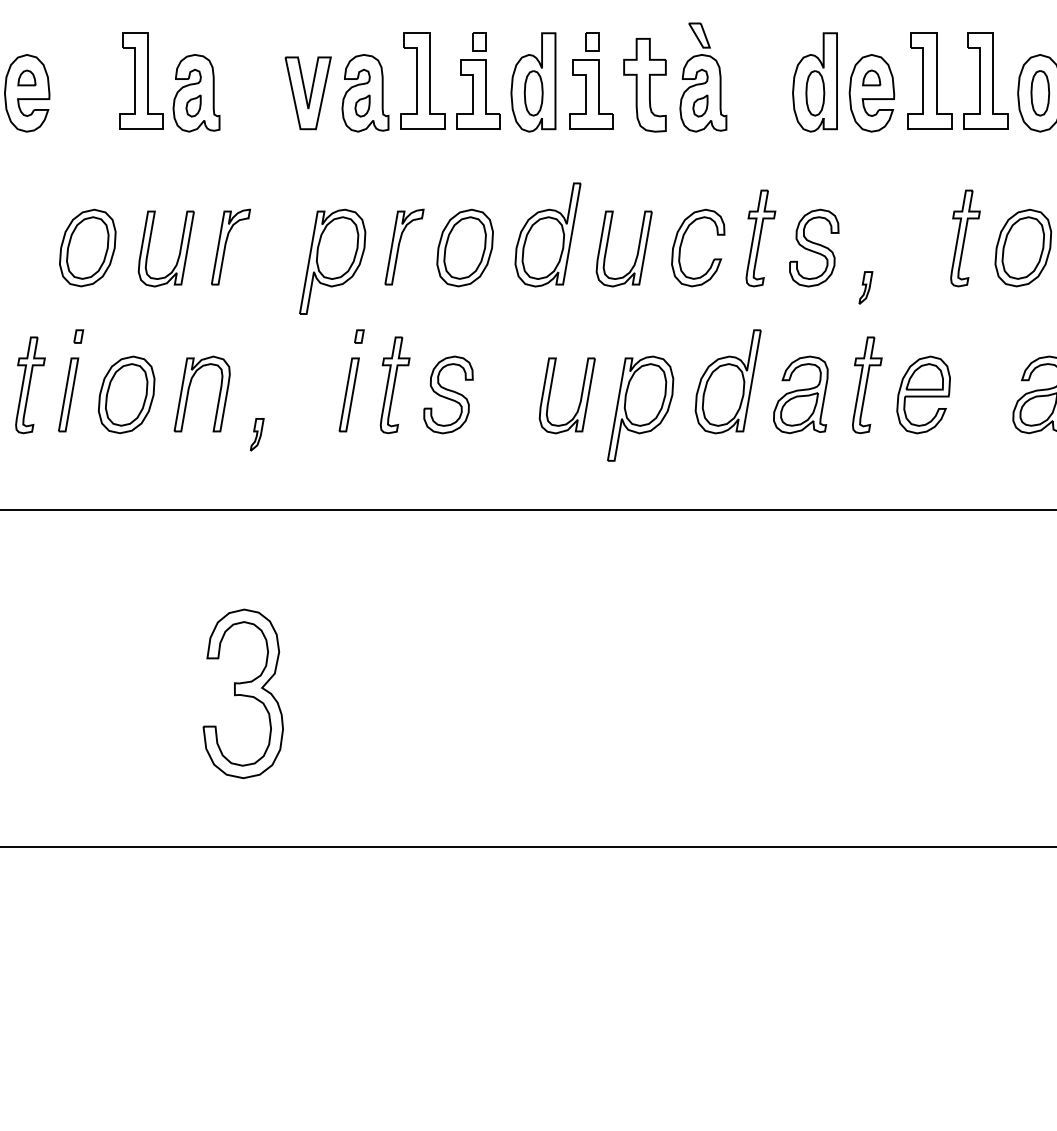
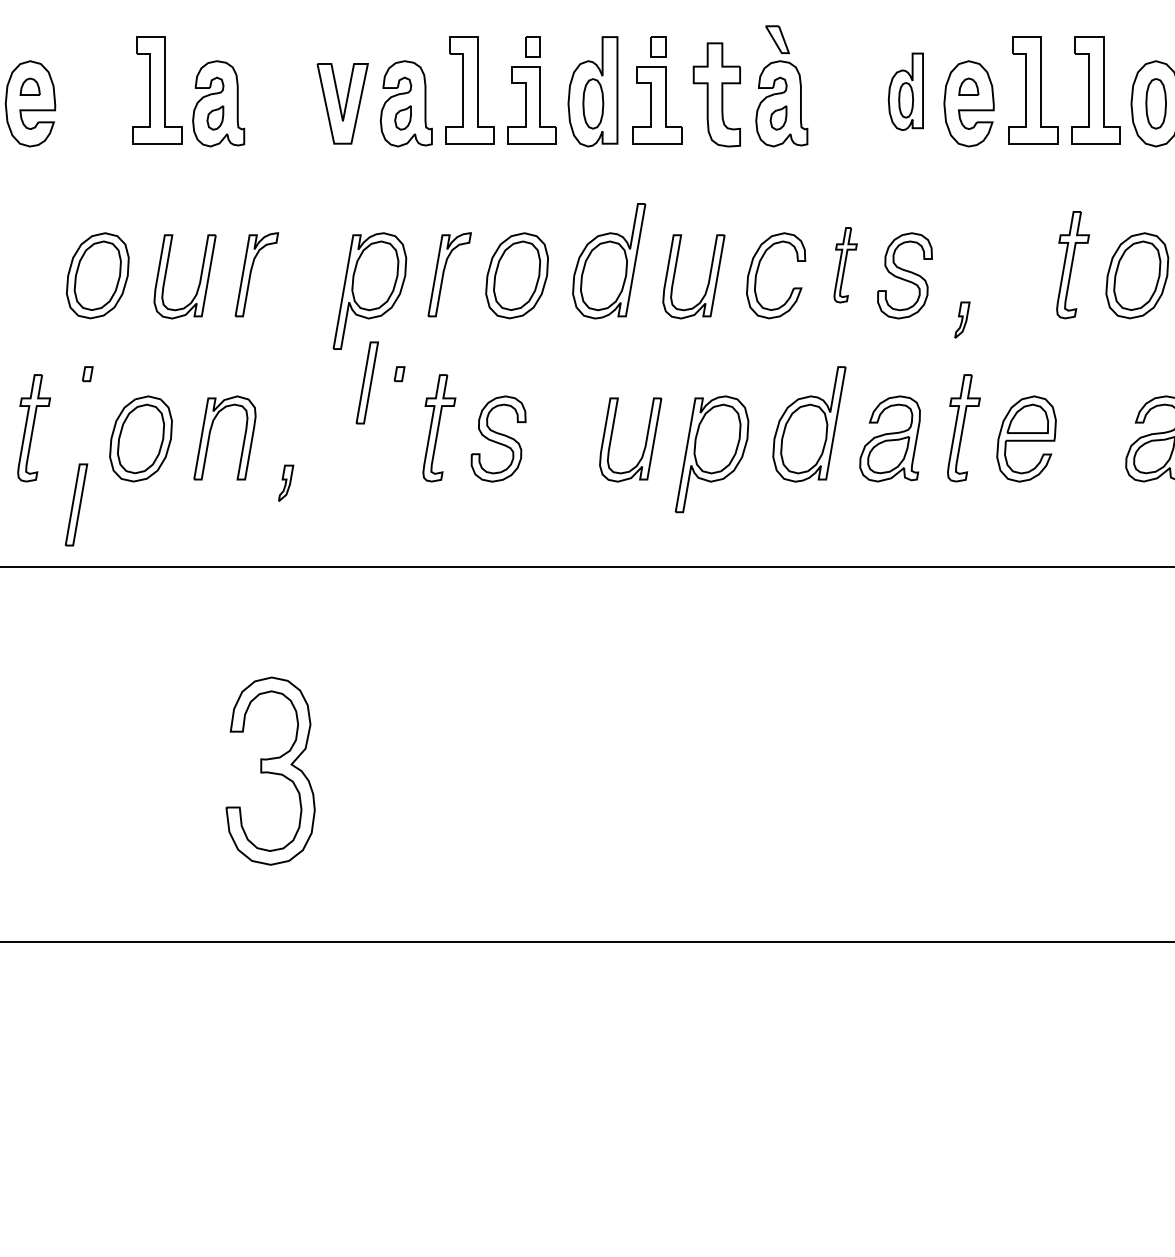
part: (814, 82) -> (905, 91), size x0.7
part: (760, 238) -> (845, 265), size x0.7
part: (68, 394) -> (76, 504), moved
part: (348, 394) -> (366, 382), moved

